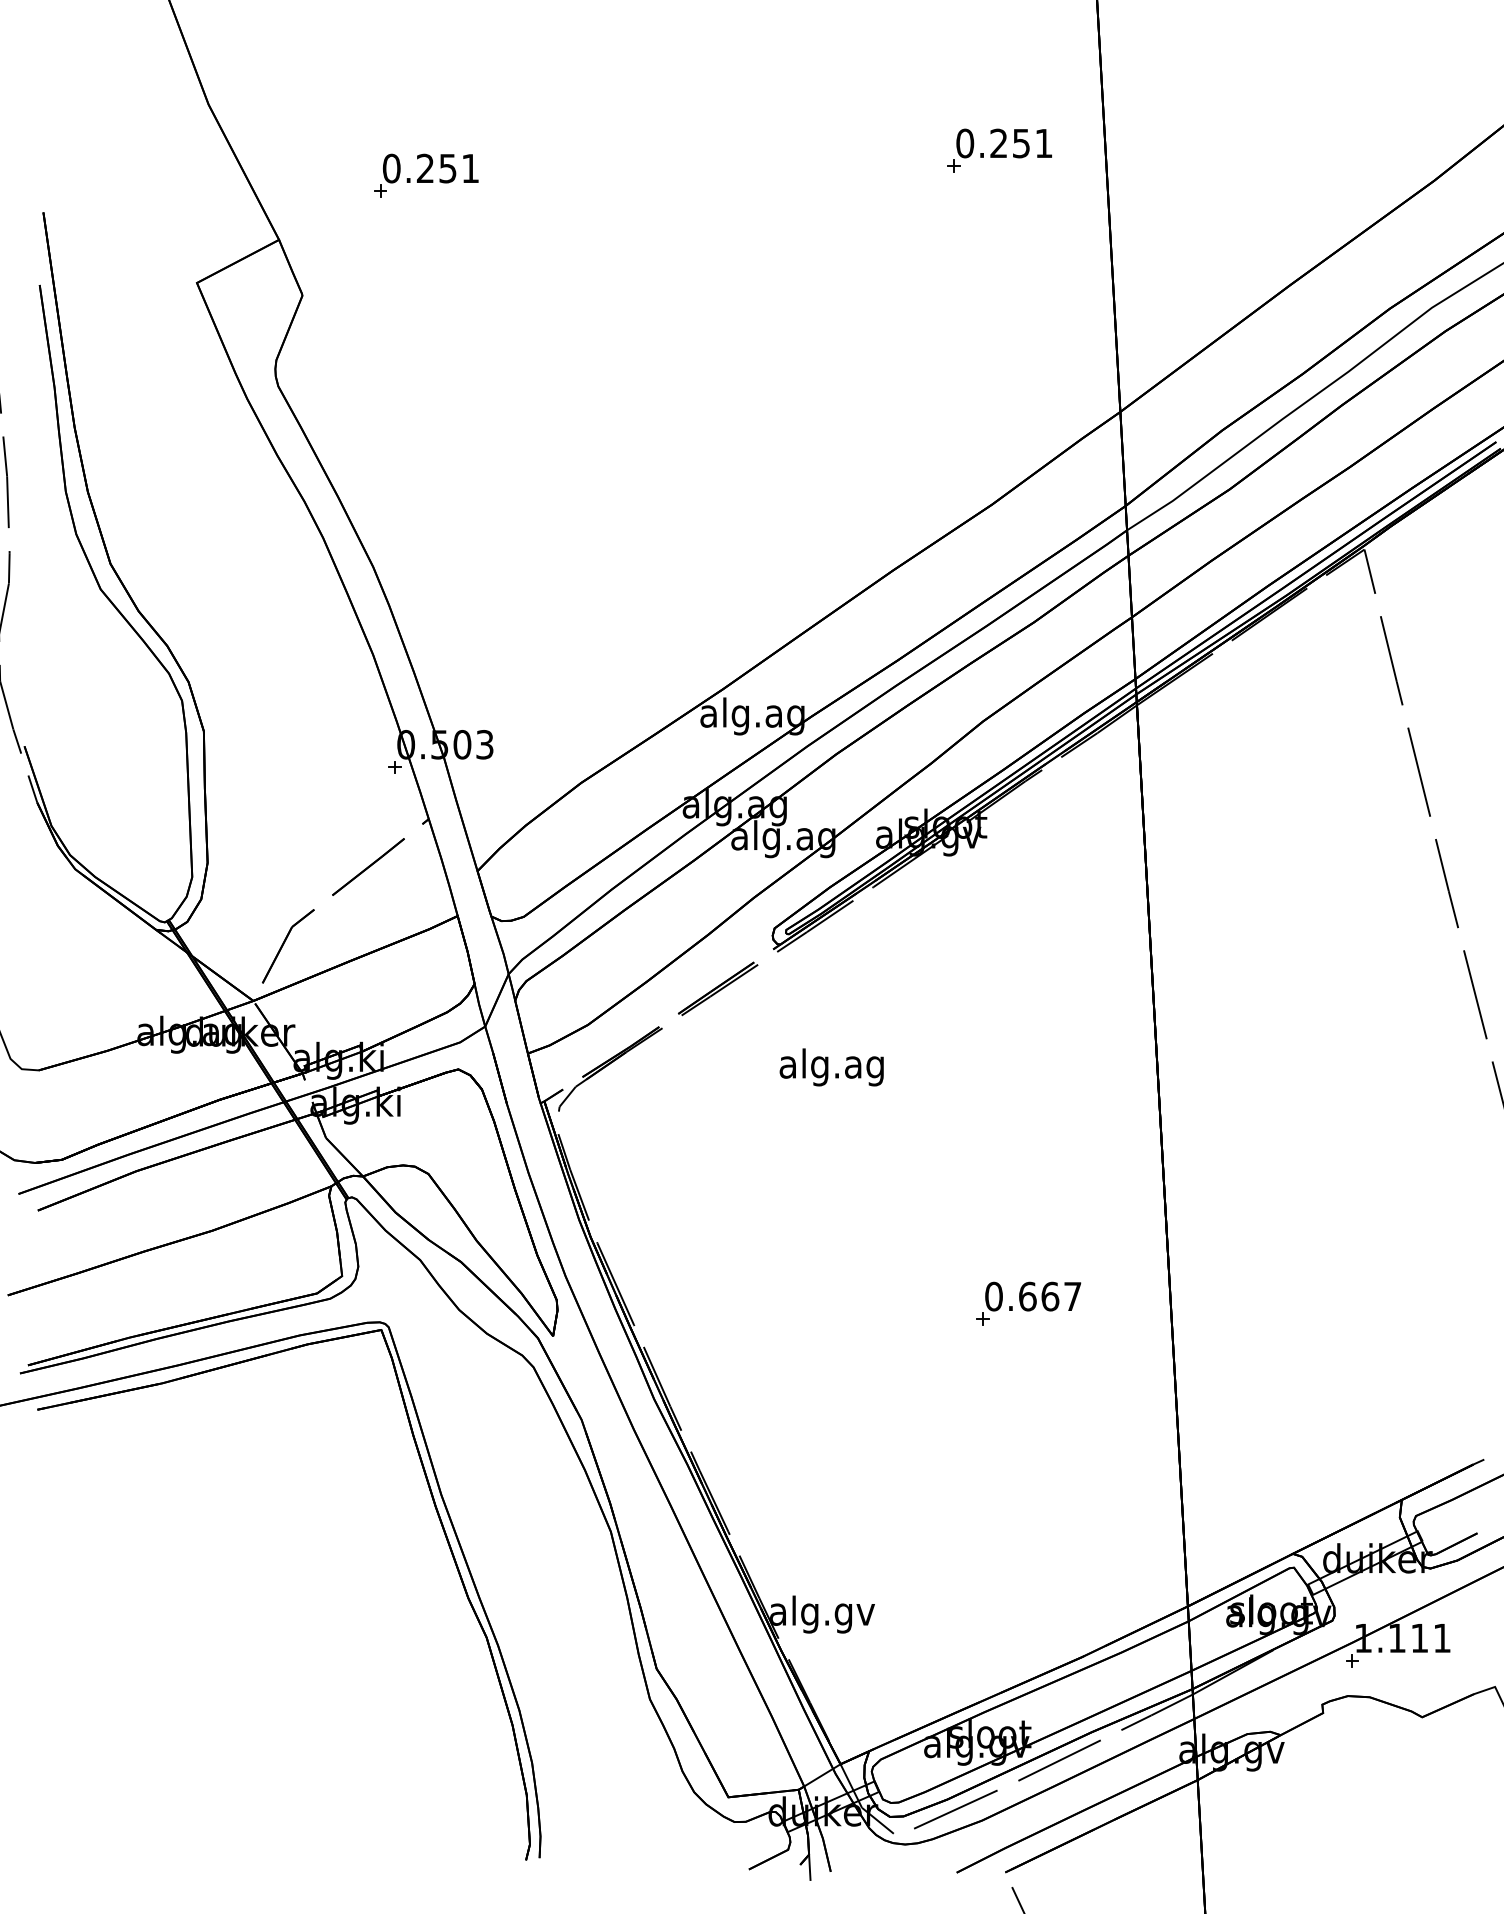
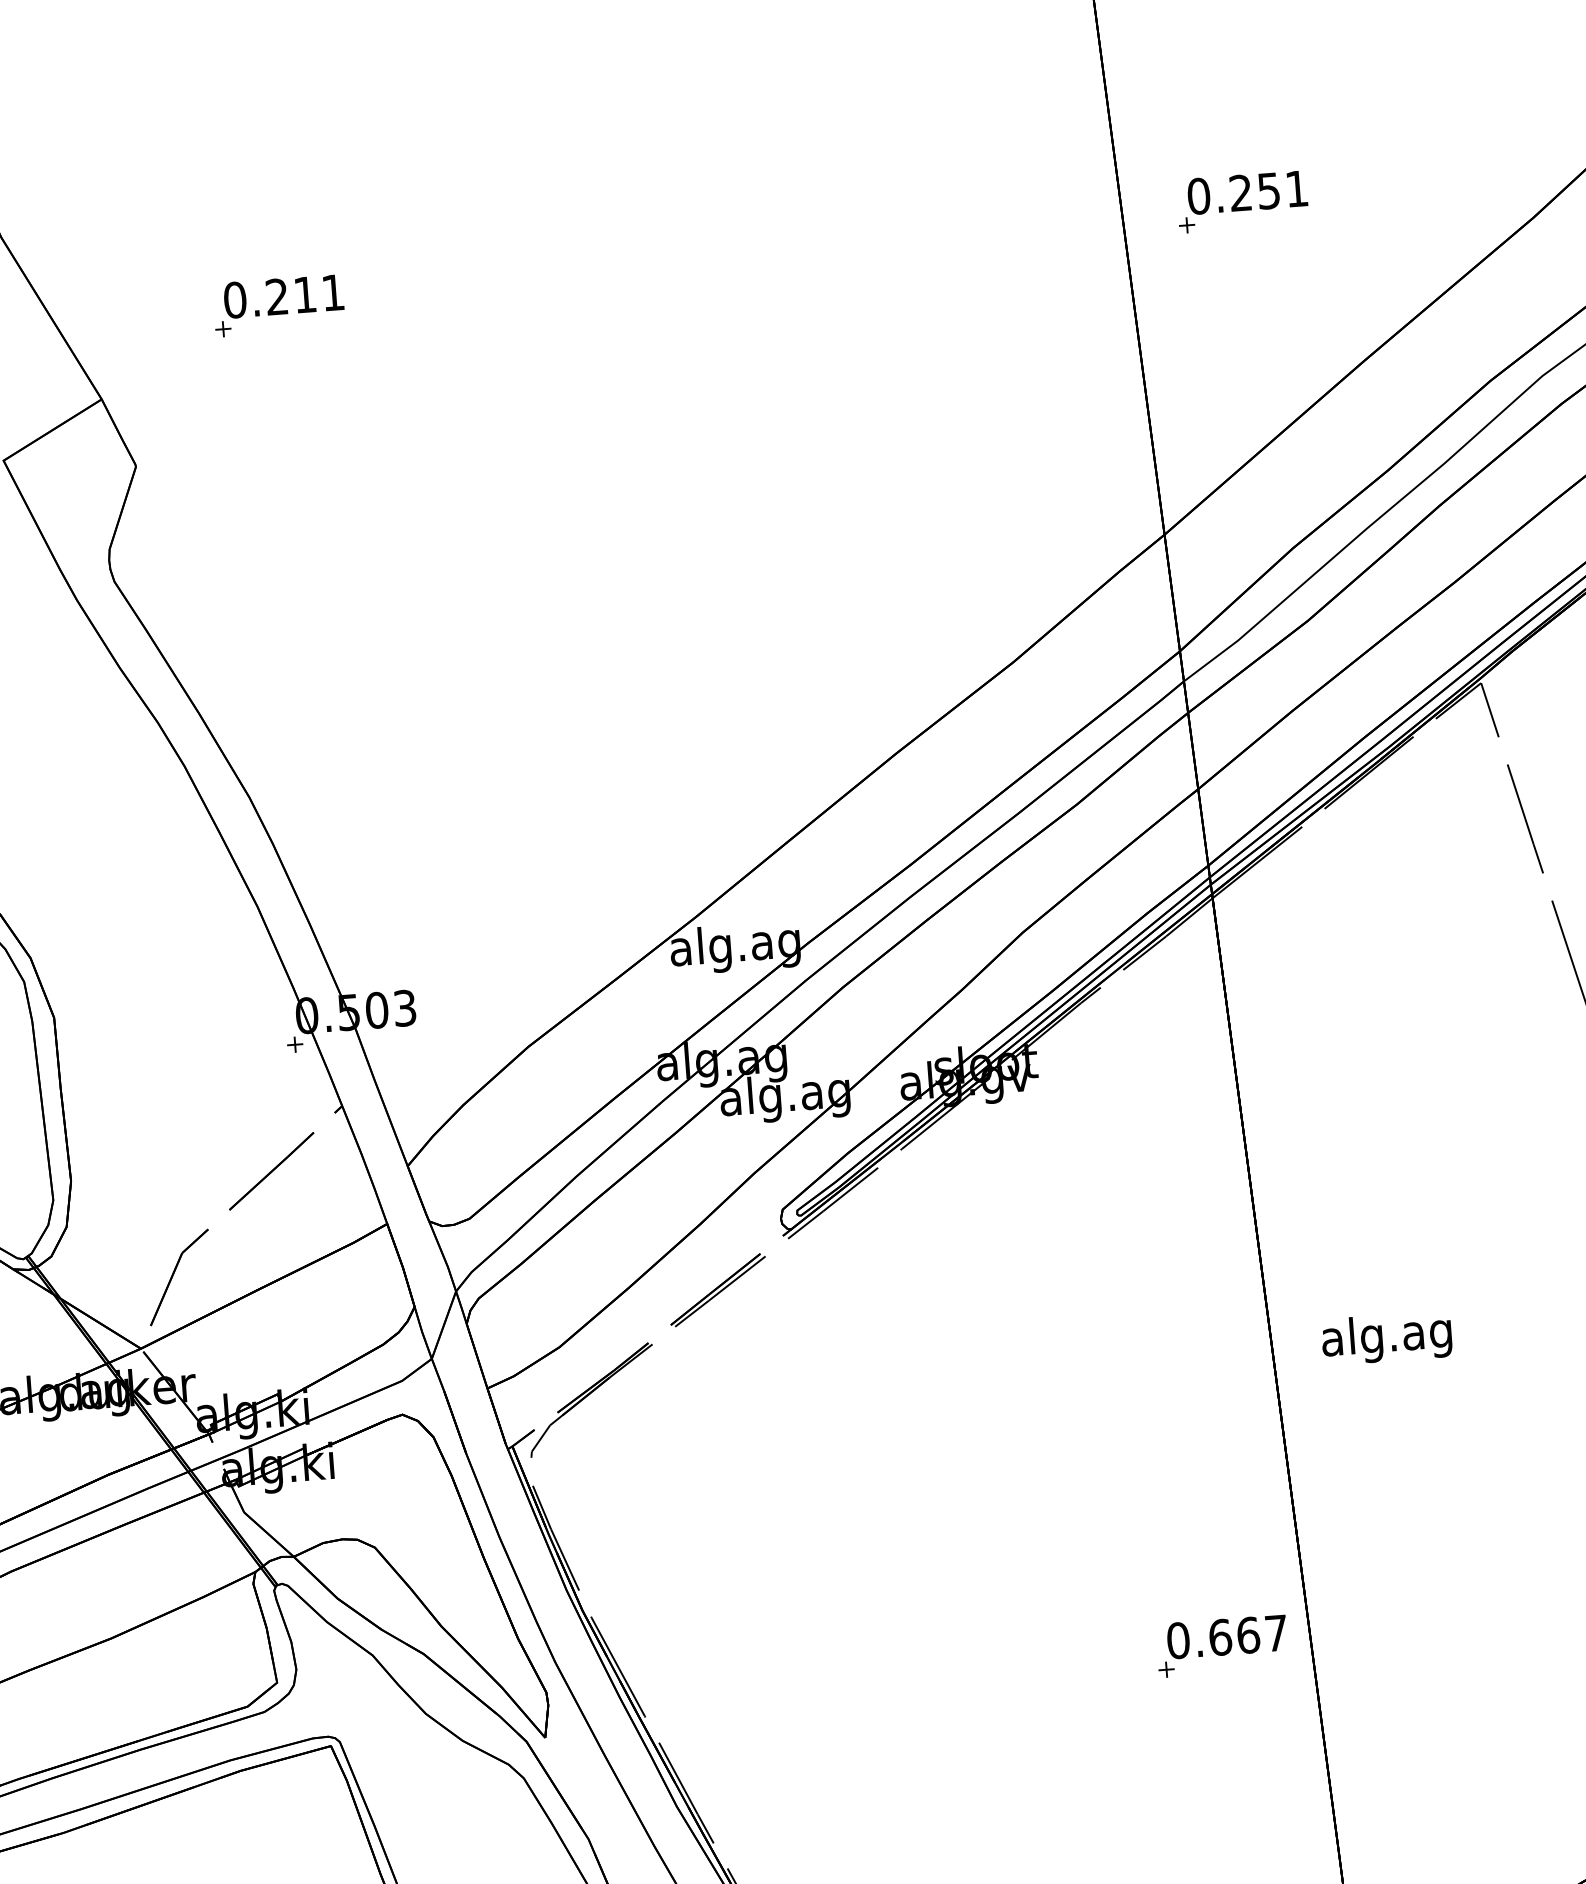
part: (999, 150) -> (1242, 201), moved
text: (447, 168) -> (304, 294), 0.251 -> 0.211
text: (831, 1067) -> (1386, 1338), moved
part: (1028, 1303) -> (1221, 1645), moved

